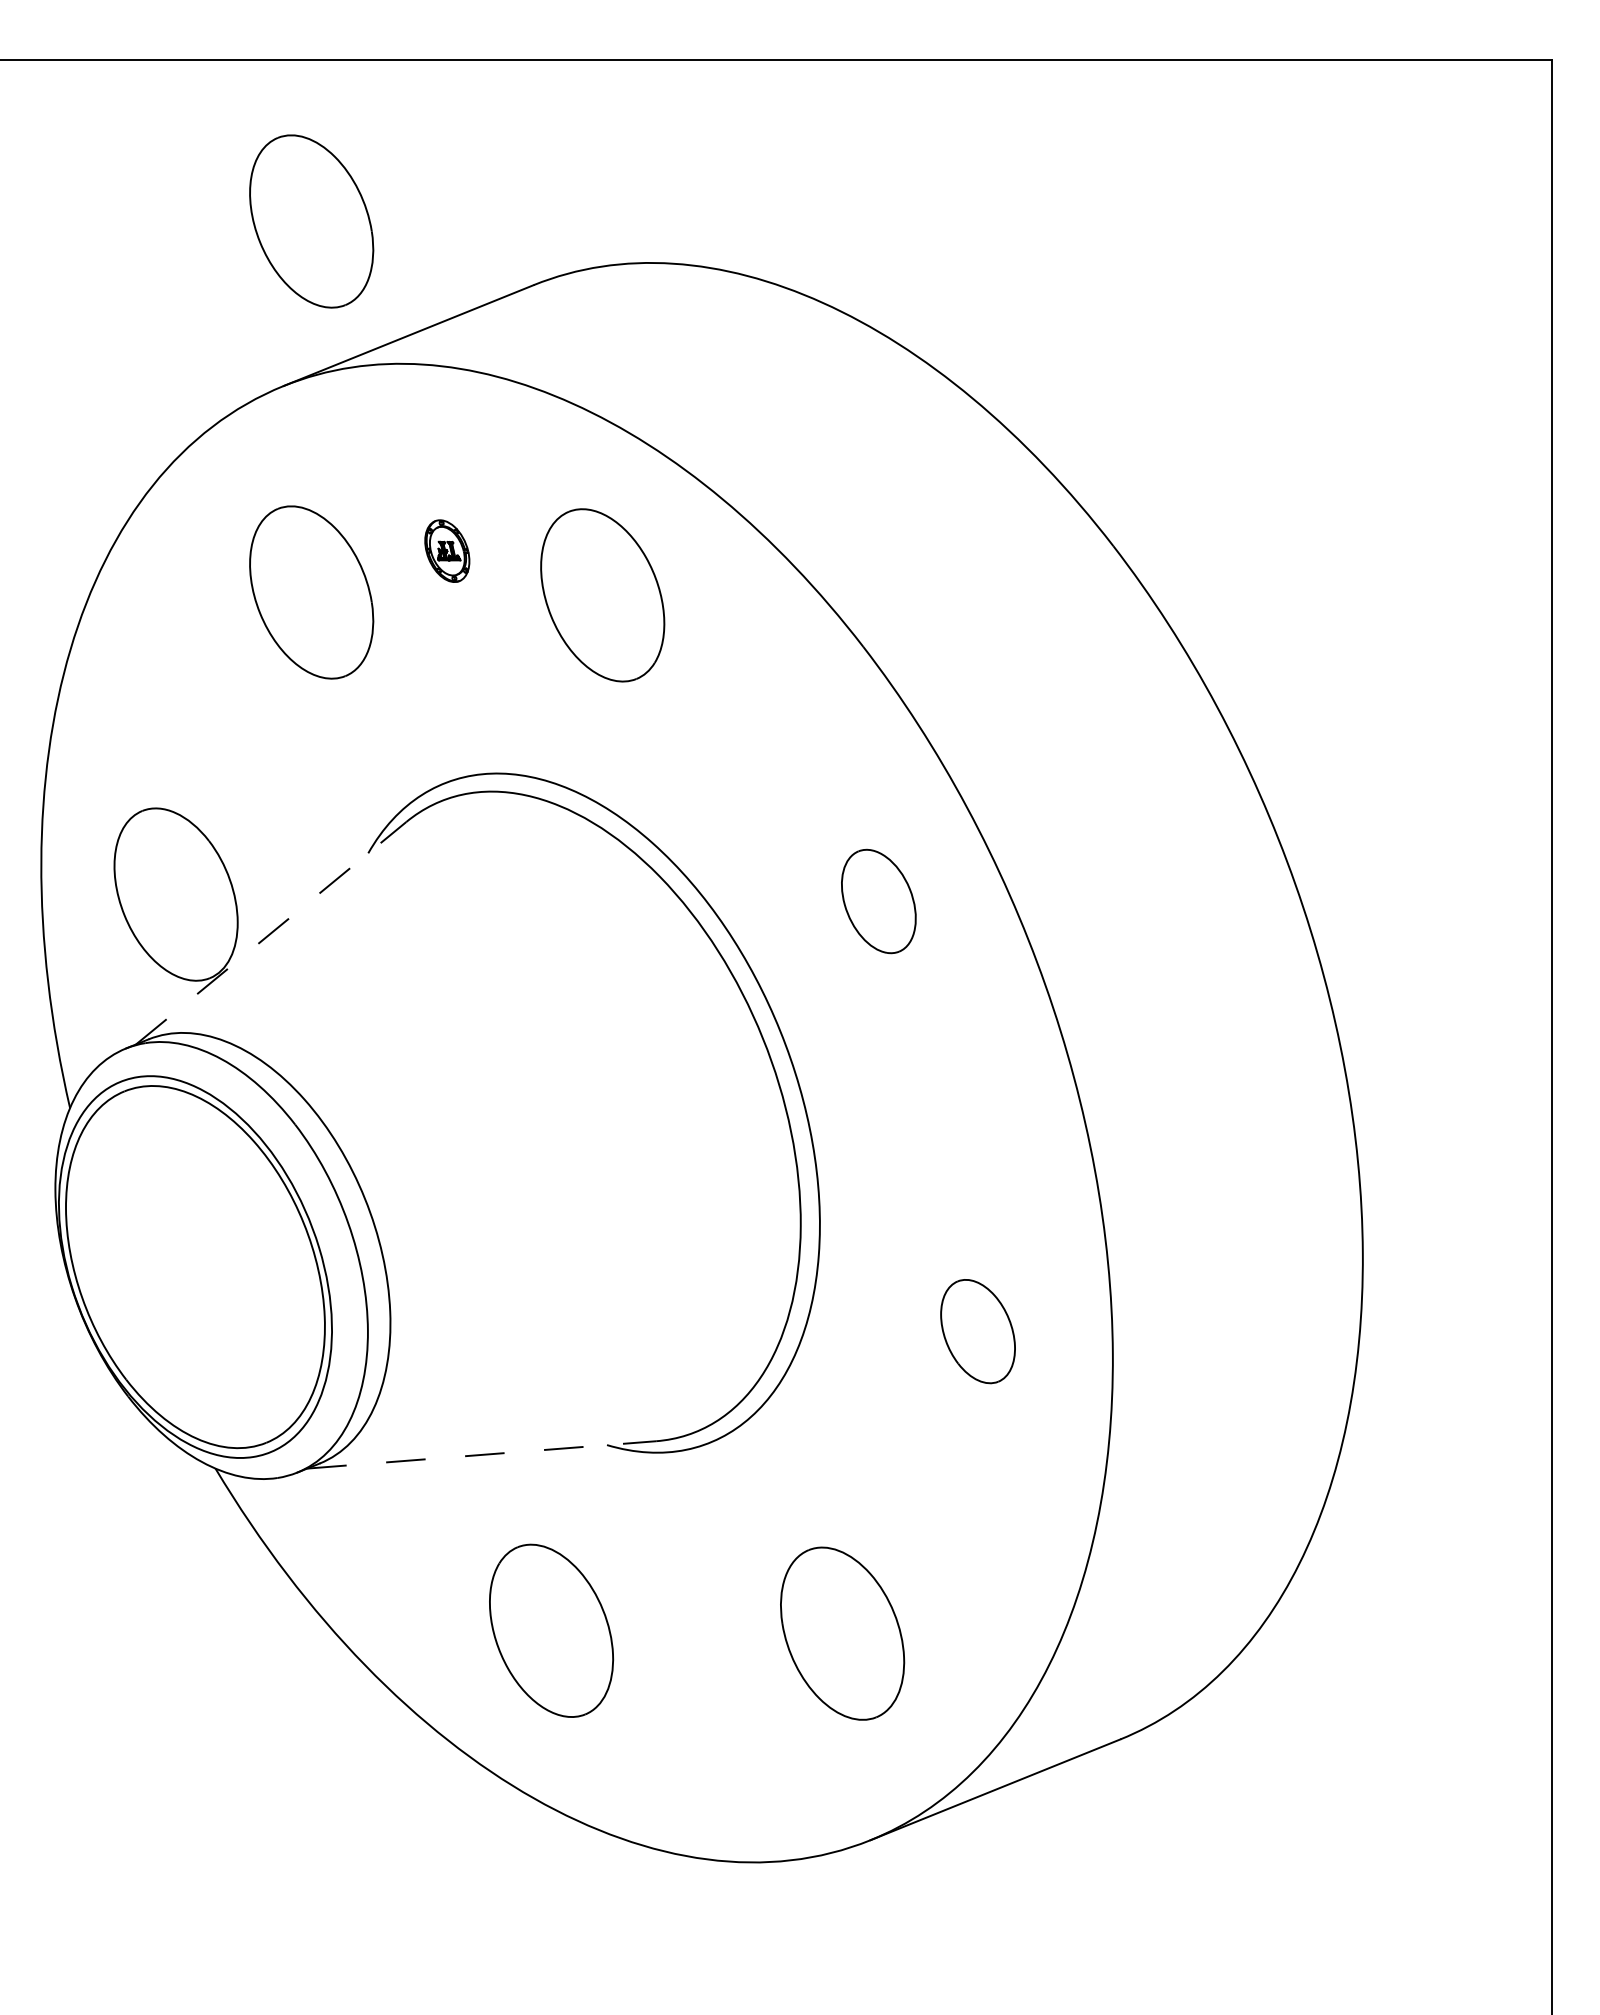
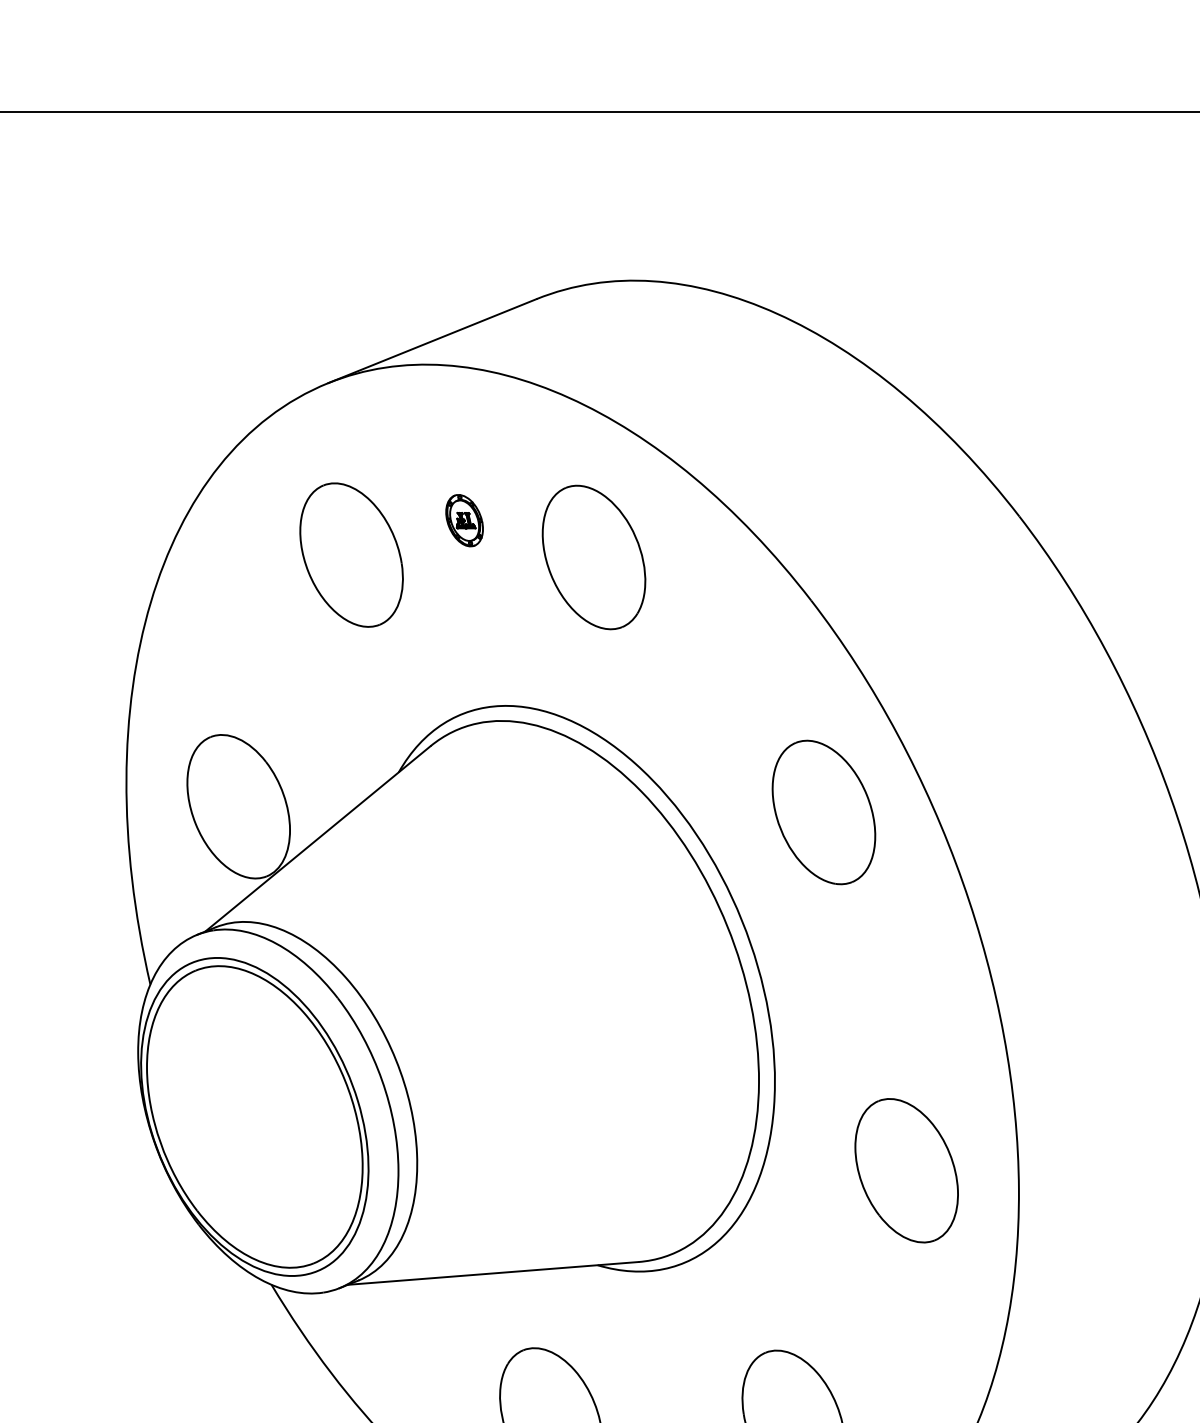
part: (311, 221) -> (351, 246), removed
part: (878, 901) -> (823, 812), size x1.67
line: (271, 932) -> (318, 838), dashed -> solid
part: (977, 1331) -> (906, 1170), size x1.67
line: (482, 1454) -> (493, 1273), dashed -> solid

